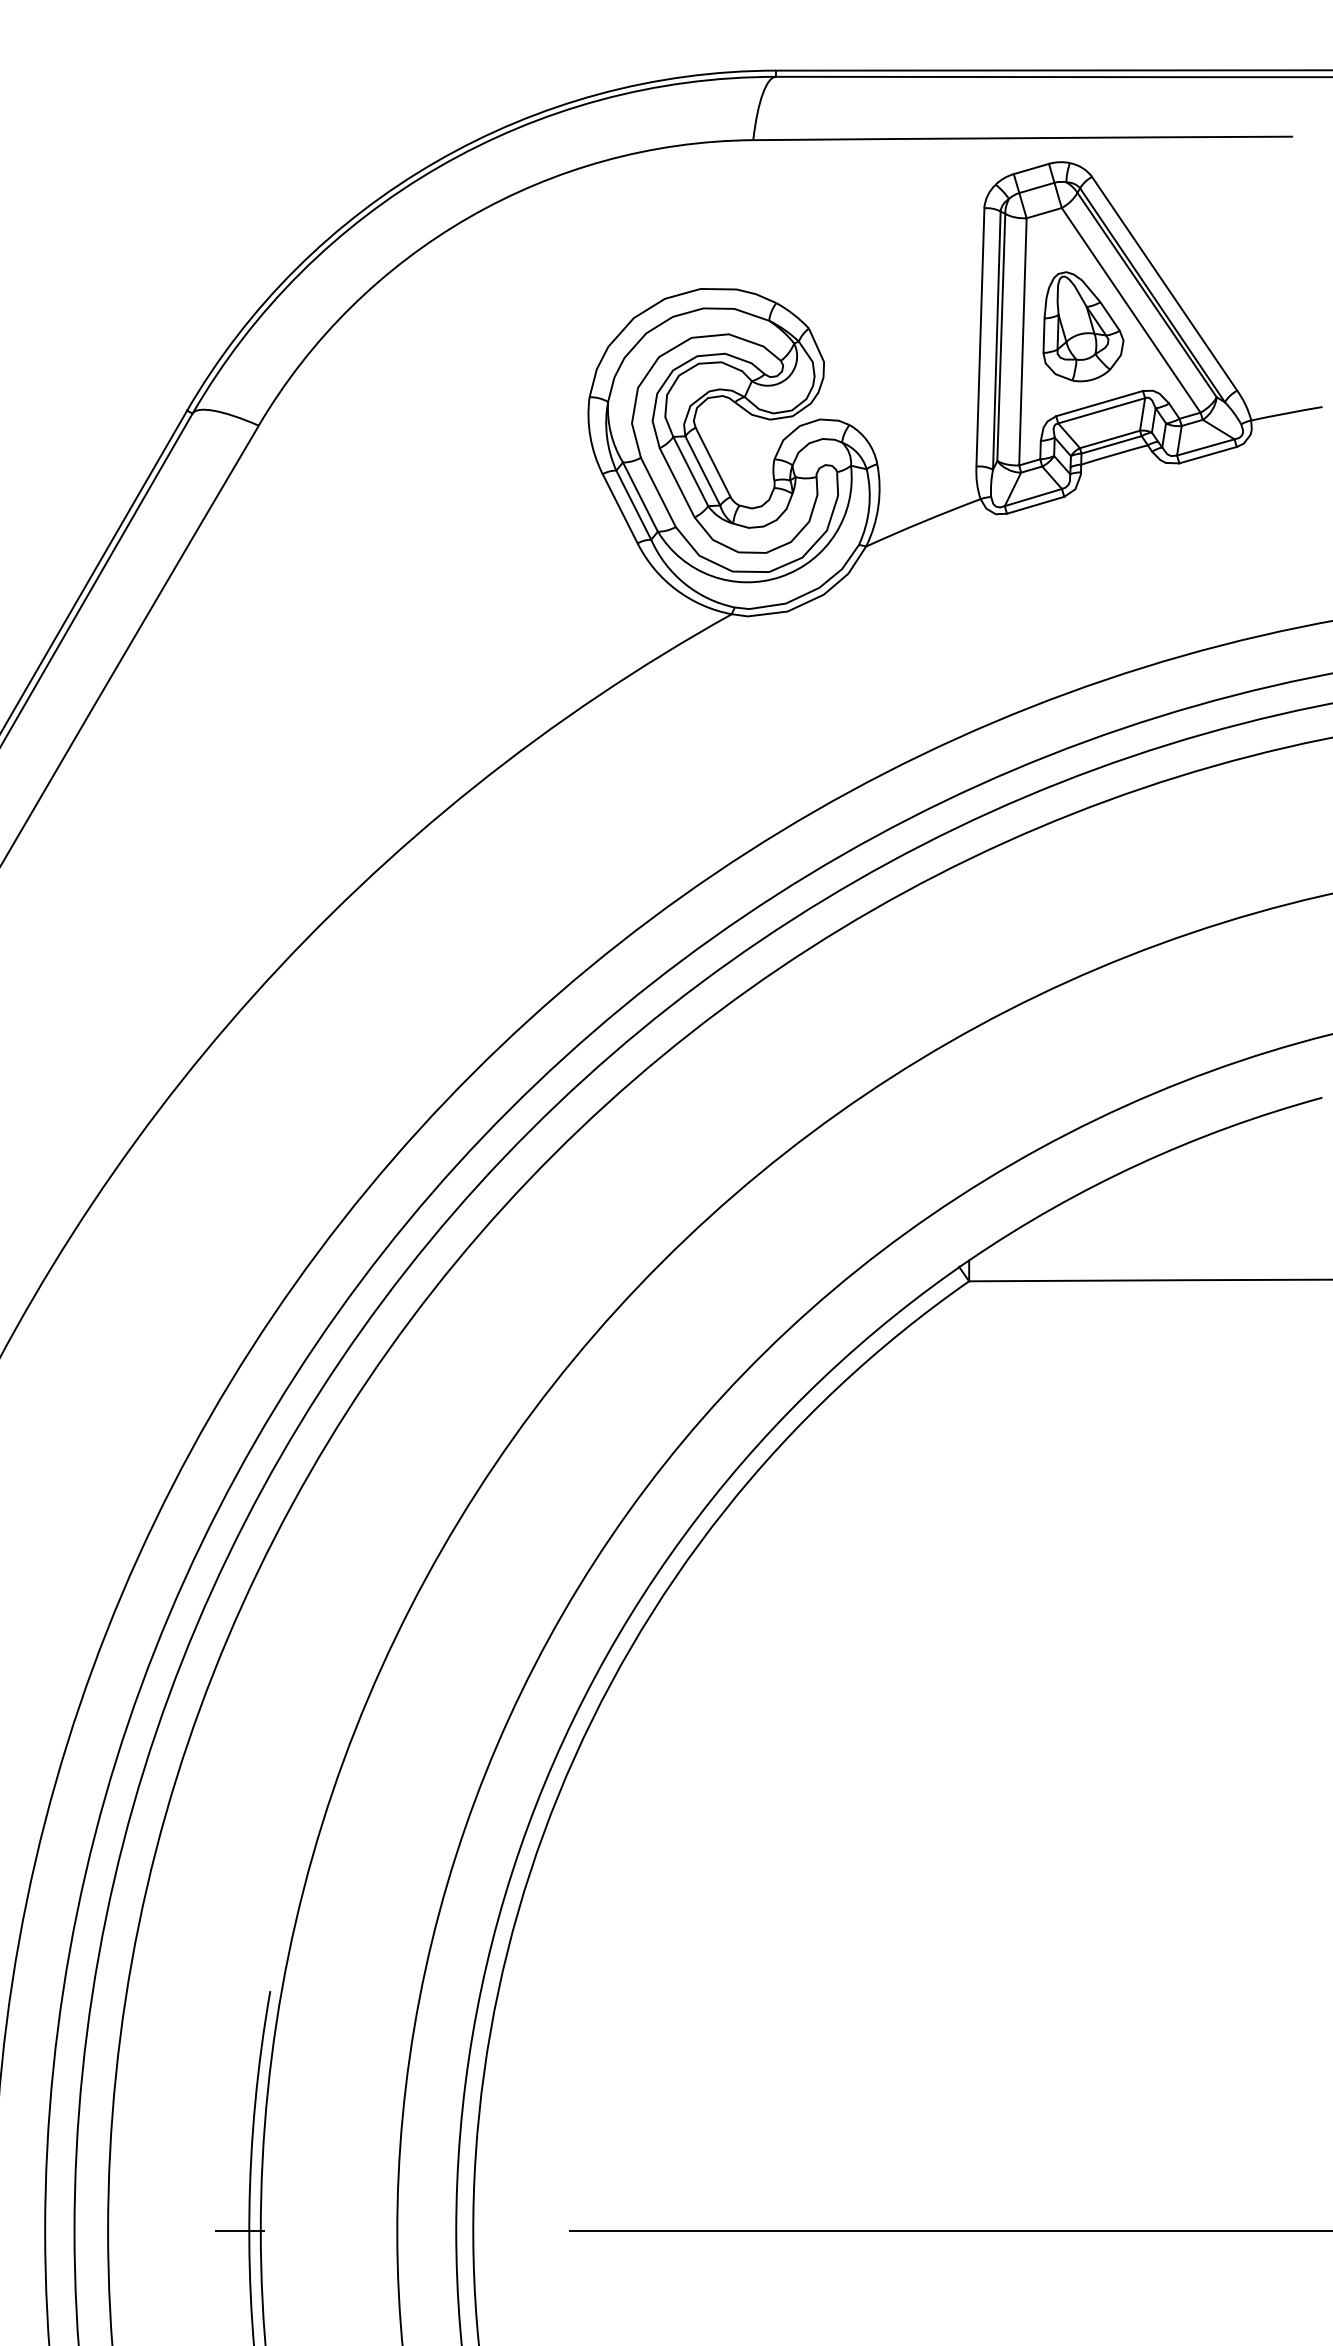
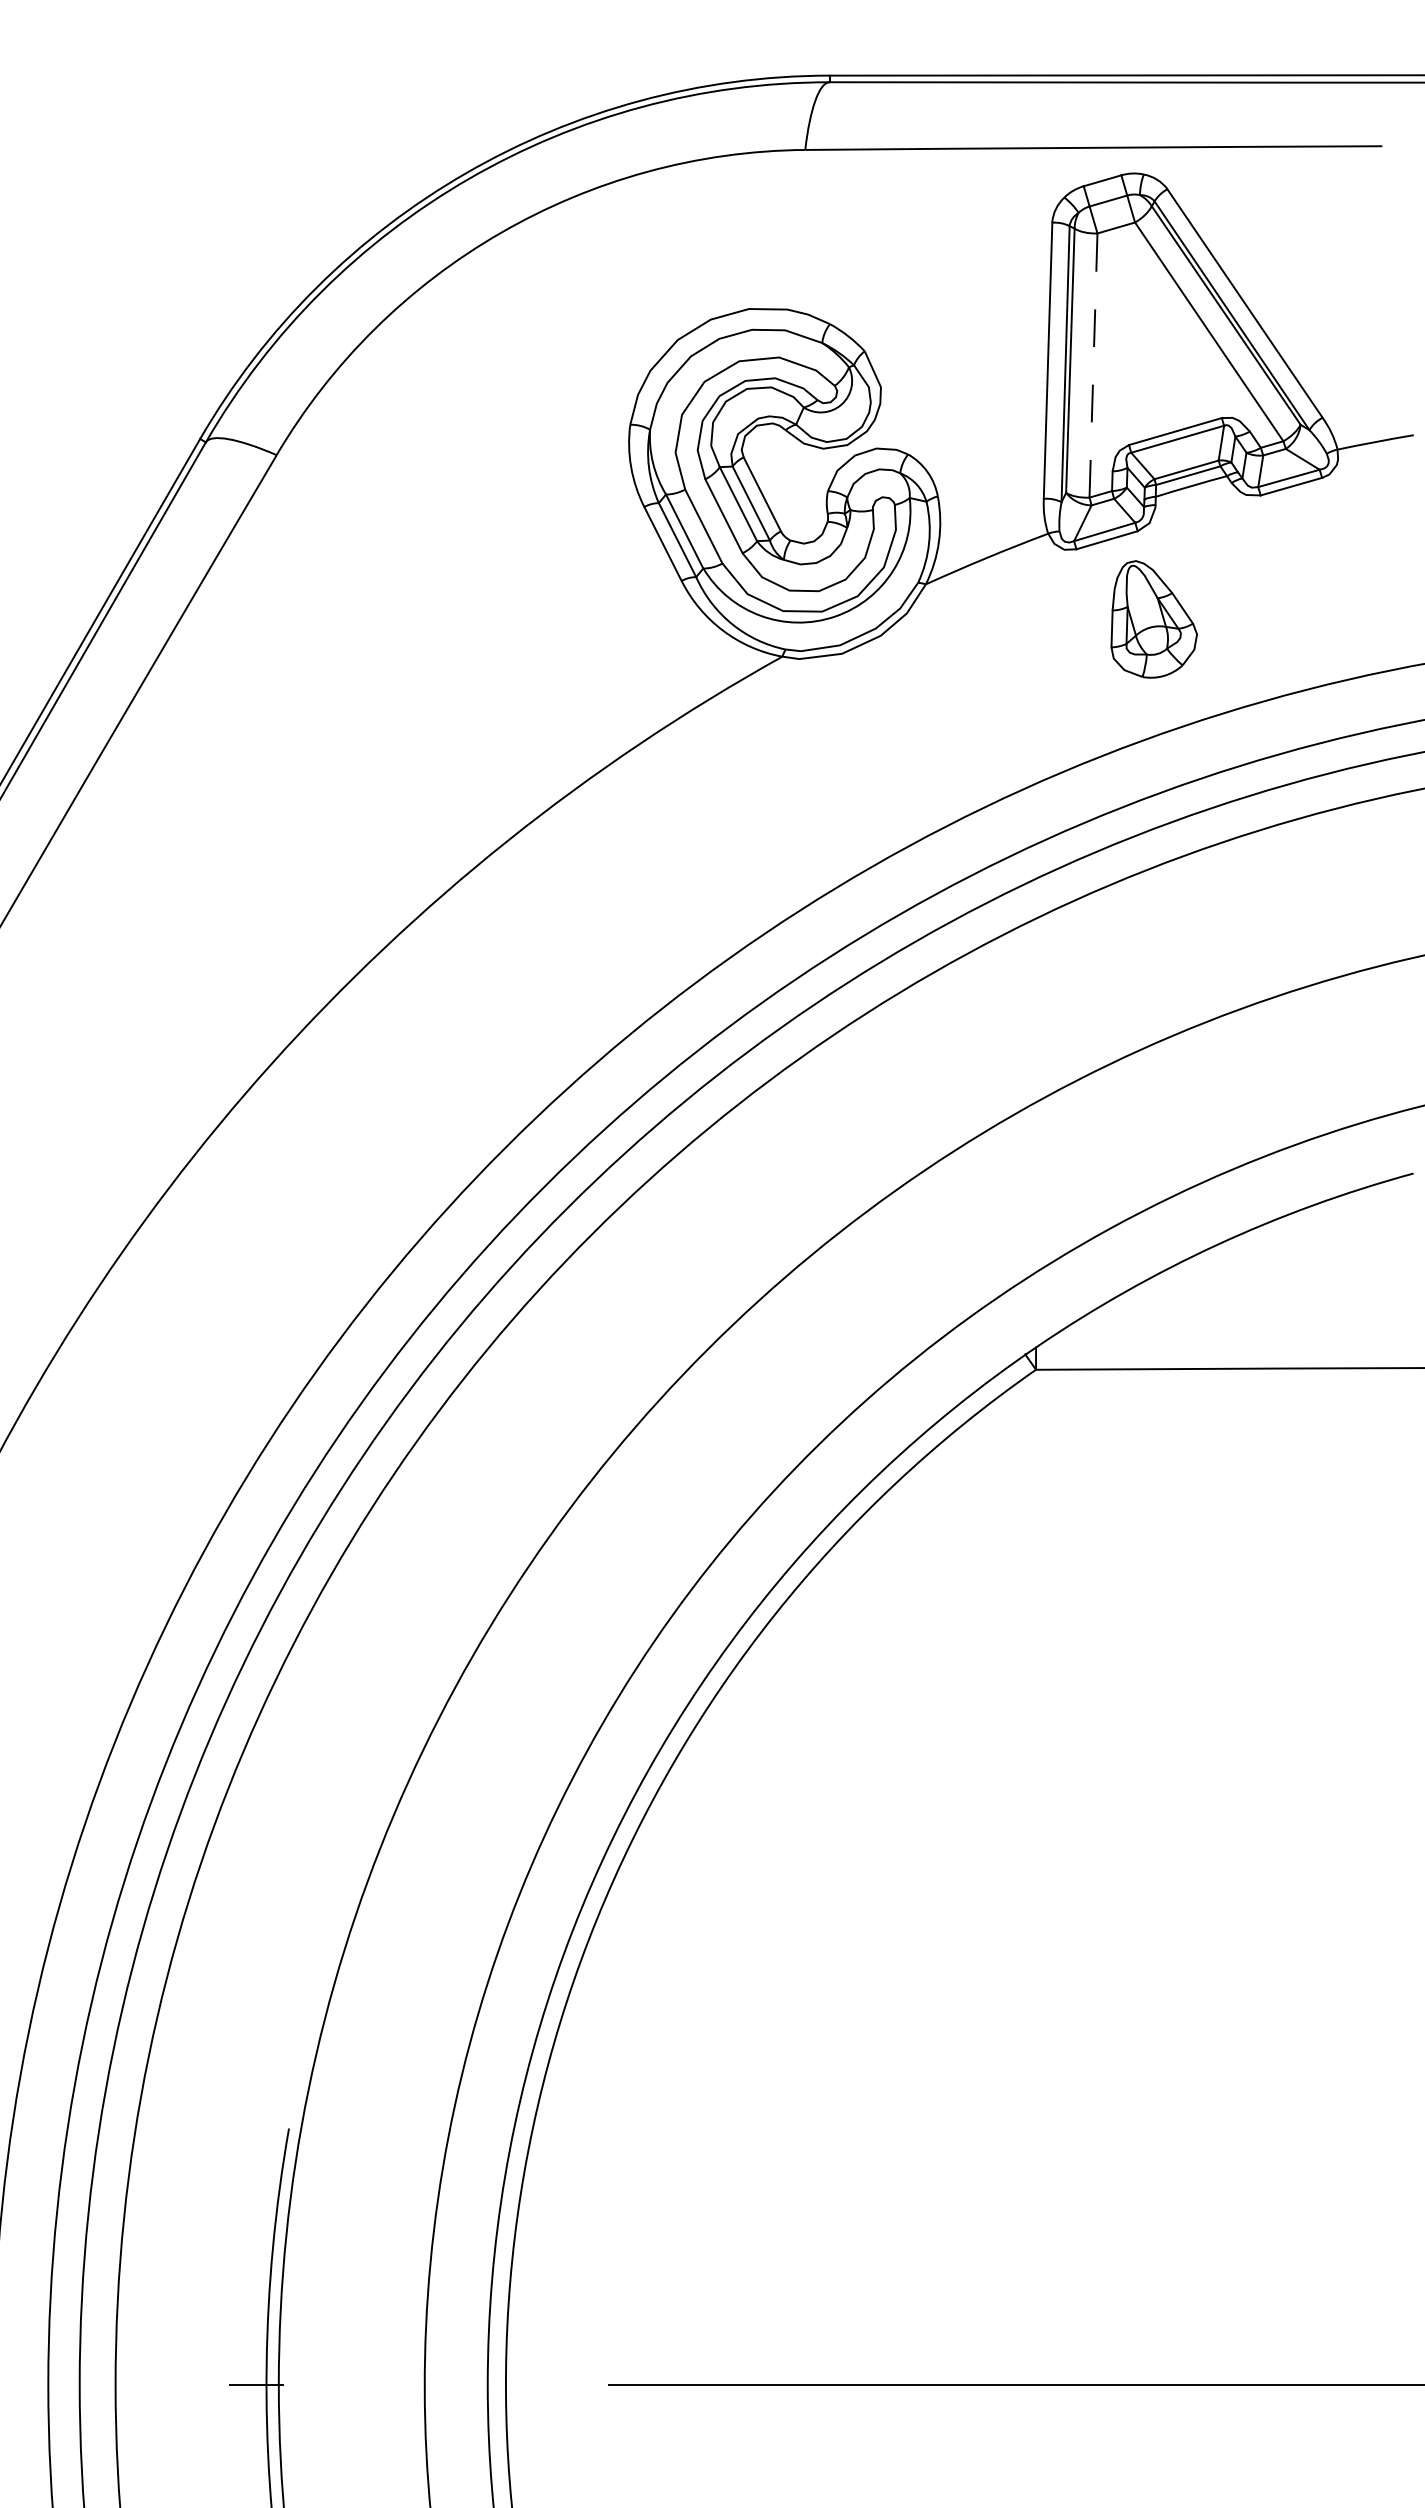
part: (1082, 326) -> (1153, 619), moved
line: (1022, 341) -> (1093, 365), solid -> dashed

